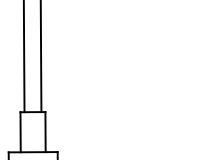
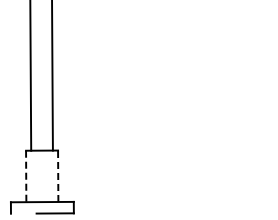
line: (20, 132) -> (26, 176), solid -> dashed
line: (45, 132) -> (58, 176), solid -> dashed

